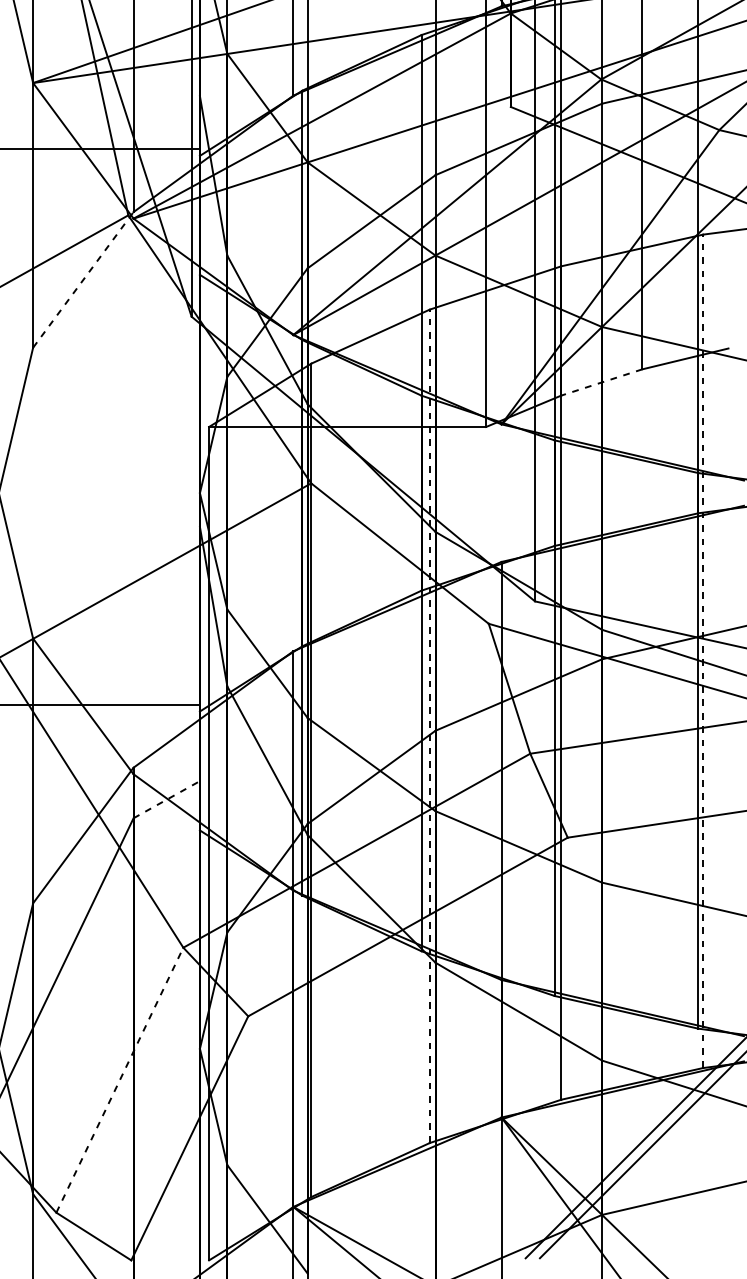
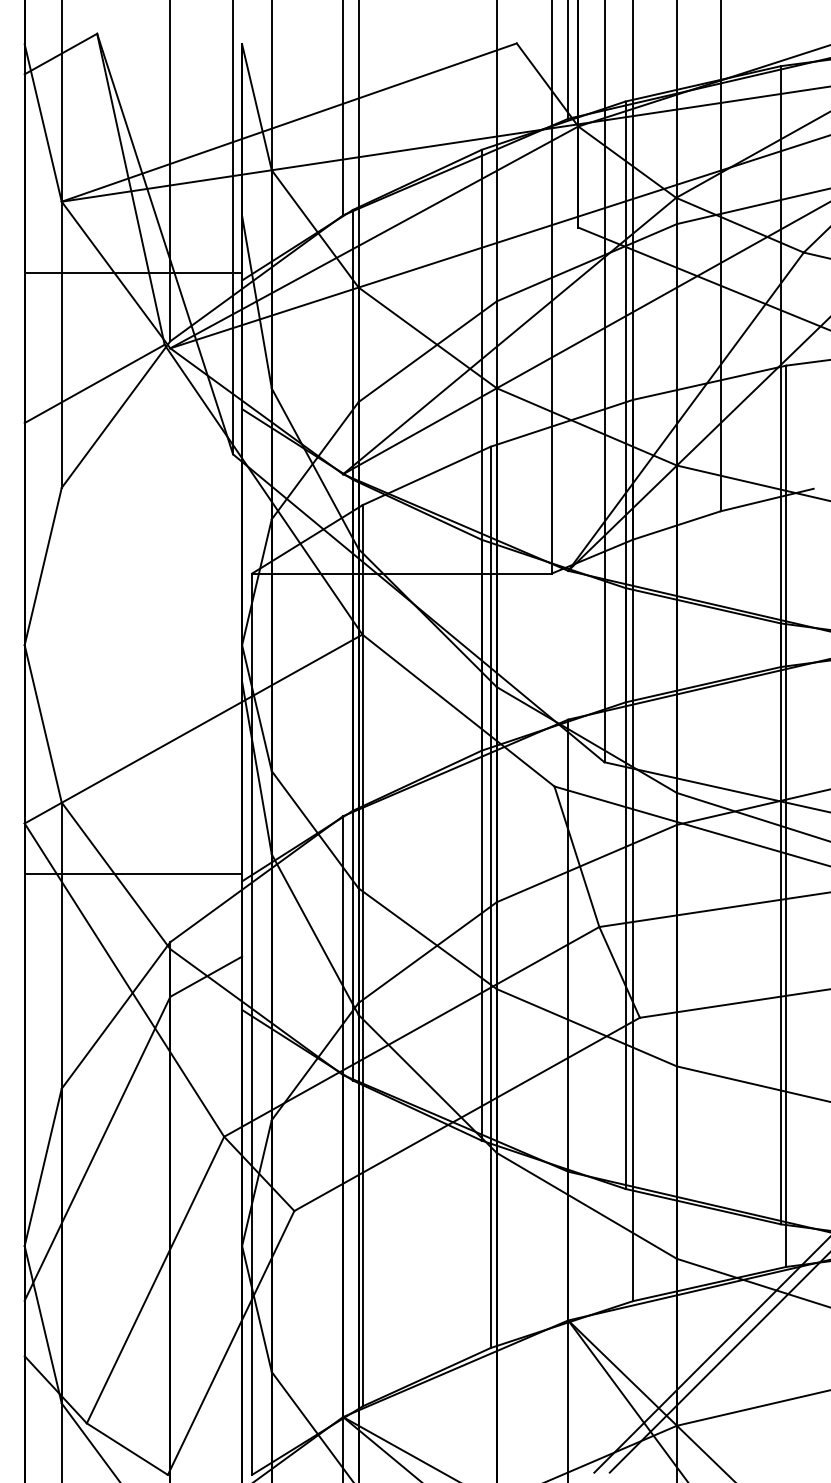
line: (83, 279) -> (116, 414), dashed -> solid
line: (601, 382) -> (676, 525), dashed -> solid
line: (703, 651) -> (786, 816), dashed -> solid
line: (429, 726) -> (490, 897), dashed -> solid
line: (167, 799) -> (206, 976), dashed -> solid
line: (119, 1080) -> (155, 1280), dashed -> solid

